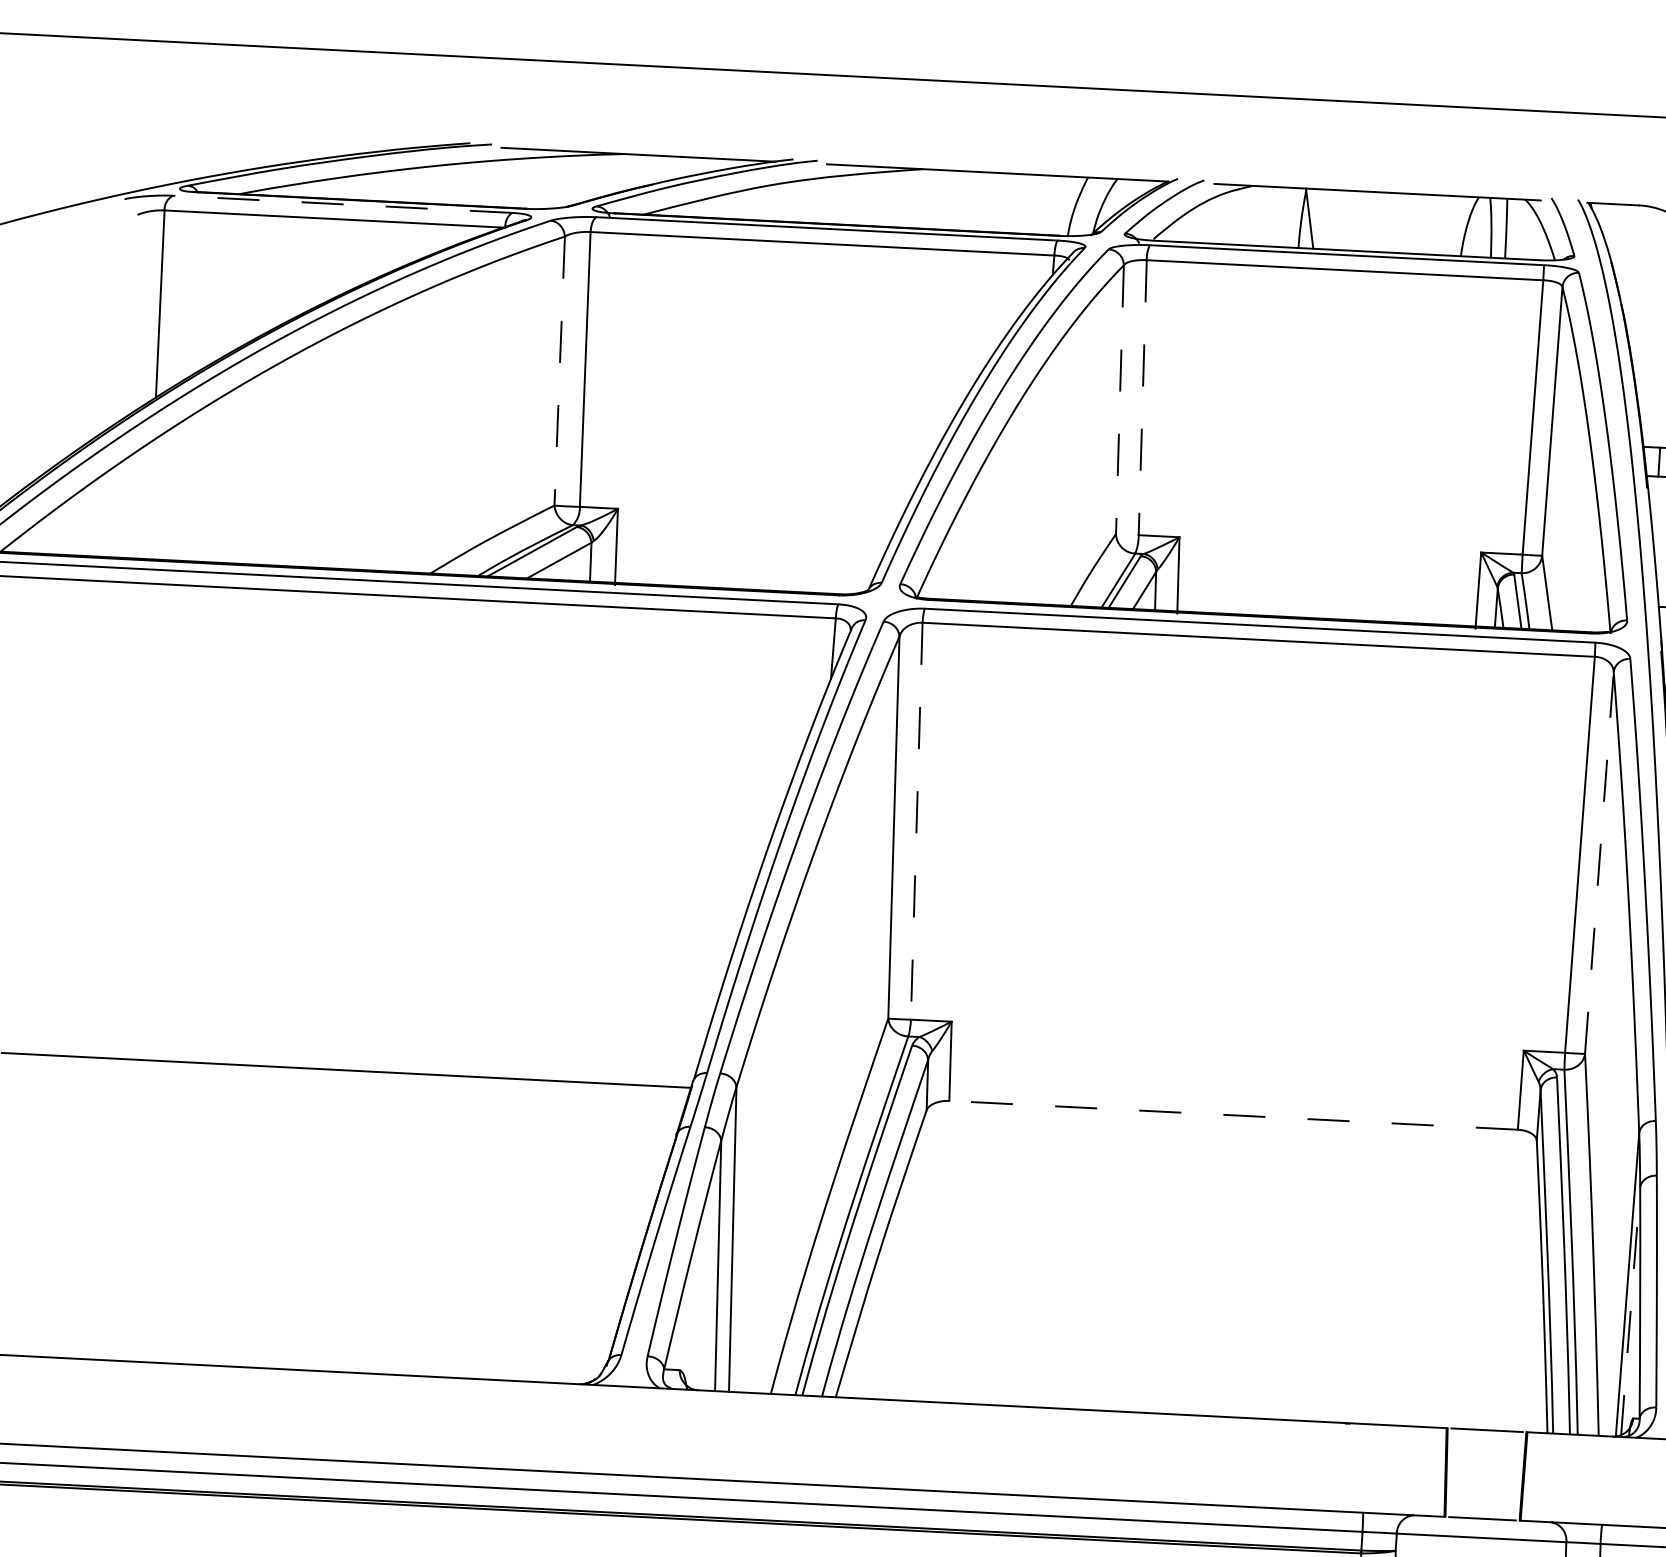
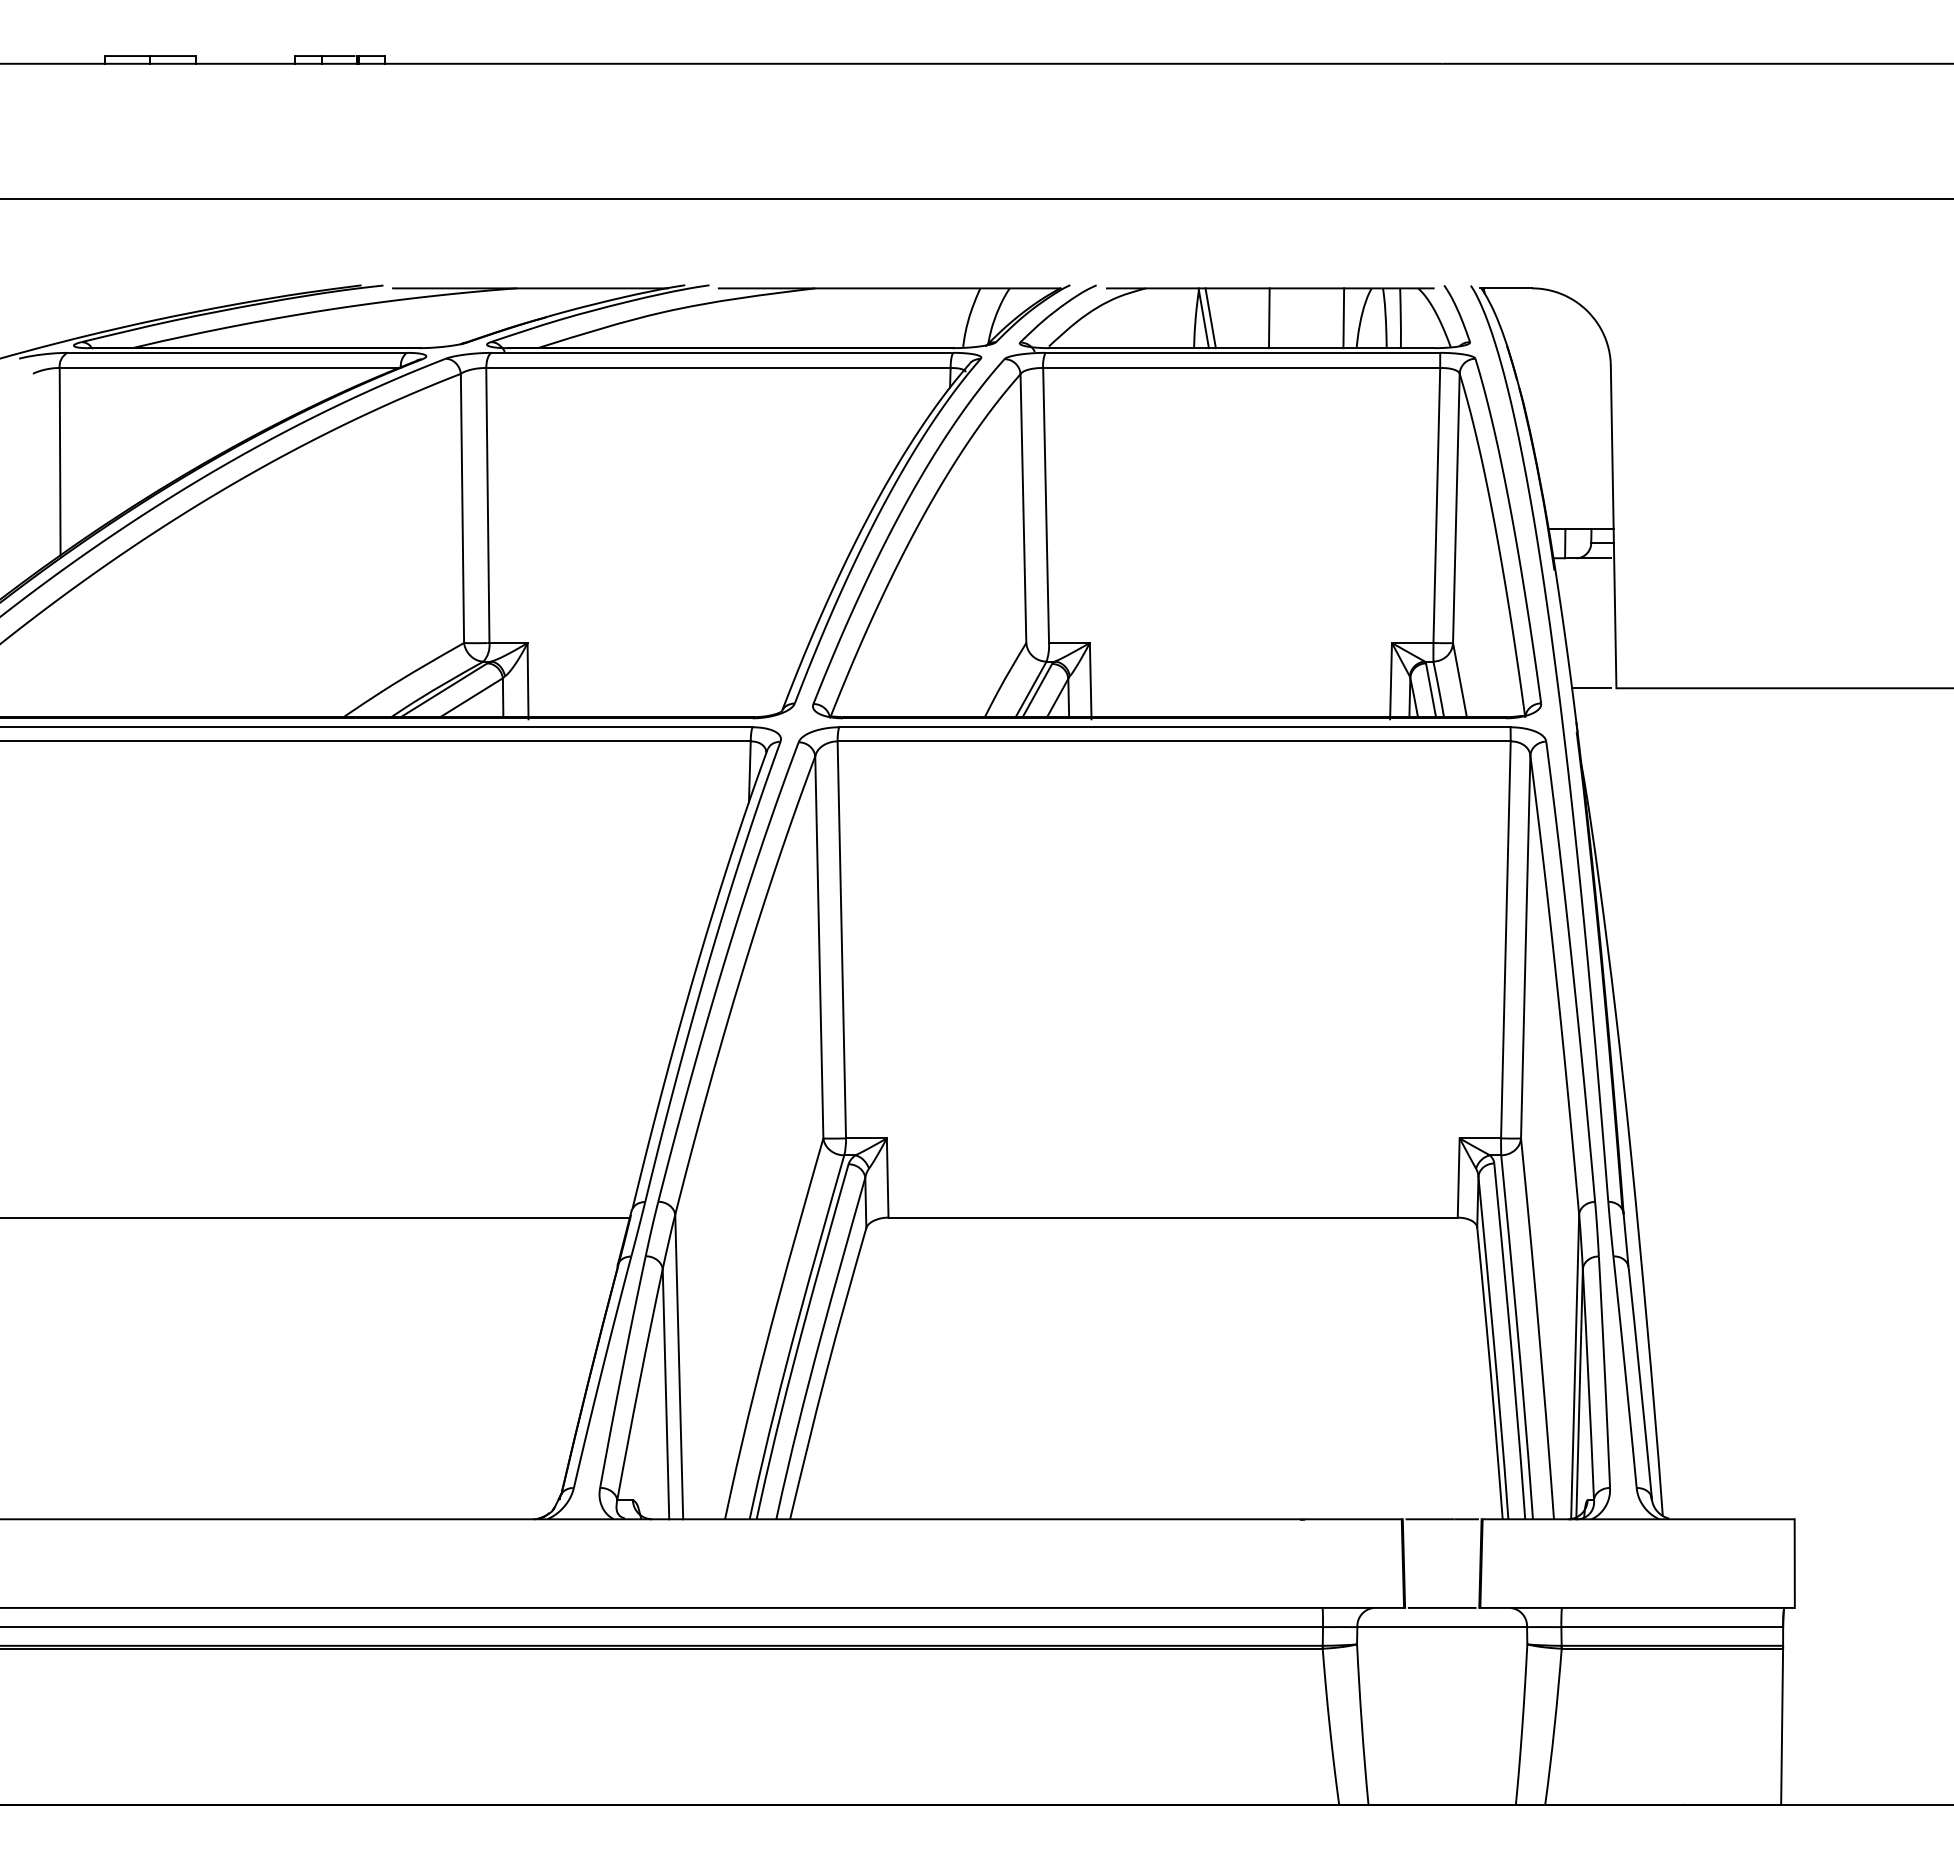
line: (342, 203) -> (237, 352), dashed -> solid
line: (1316, 219) -> (1210, 318), added
line: (1374, 222) -> (1268, 318), added
line: (1449, 225) -> (1343, 318), added
line: (559, 371) -> (462, 508), dashed -> solid
line: (1143, 397) -> (1046, 505), dashed -> solid
line: (1119, 400) -> (1023, 509), dashed -> solid
line: (916, 820) -> (841, 939), dashed -> solid
line: (1599, 862) -> (1525, 946), dashed -> solid
line: (1233, 1115) -> (1173, 1217), dashed -> solid
line: (1630, 1311) -> (1579, 1393), dashed -> solid

